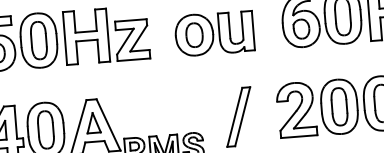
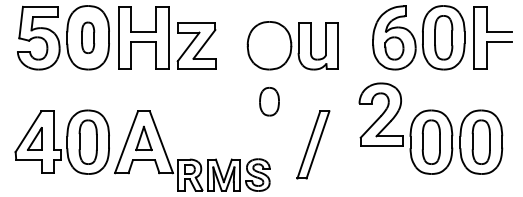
part: (194, 34) -> (269, 101), moved
part: (38, 40) -> (87, 37), size x0.7
part: (295, 109) -> (380, 114), moved

